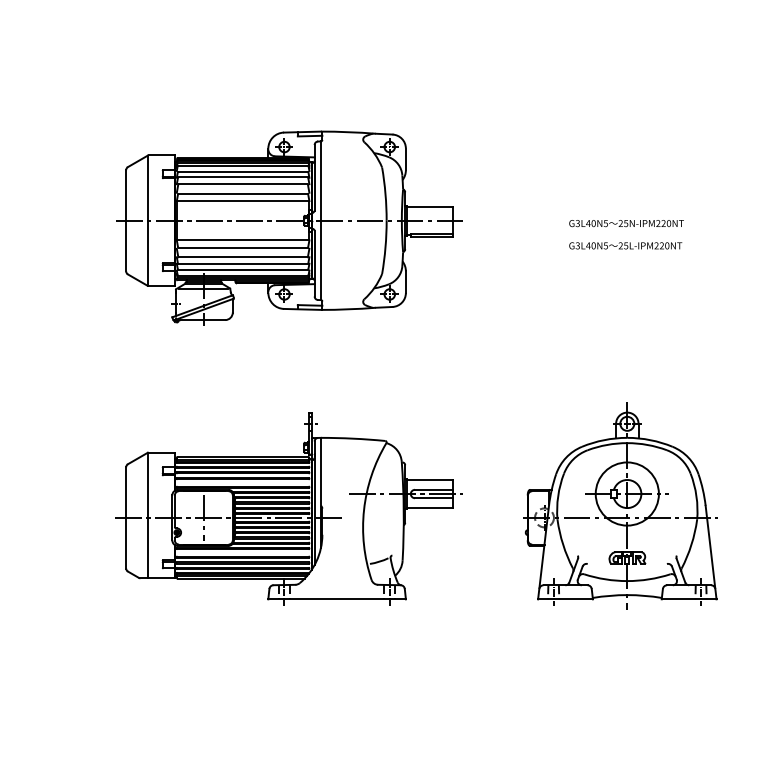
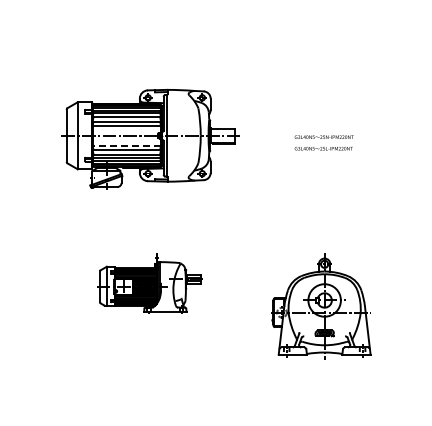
line: (242, 239) -> (126, 145), solid -> dashed
part: (621, 505) -> (321, 306), moved
part: (289, 507) -> (150, 283), size x0.6

